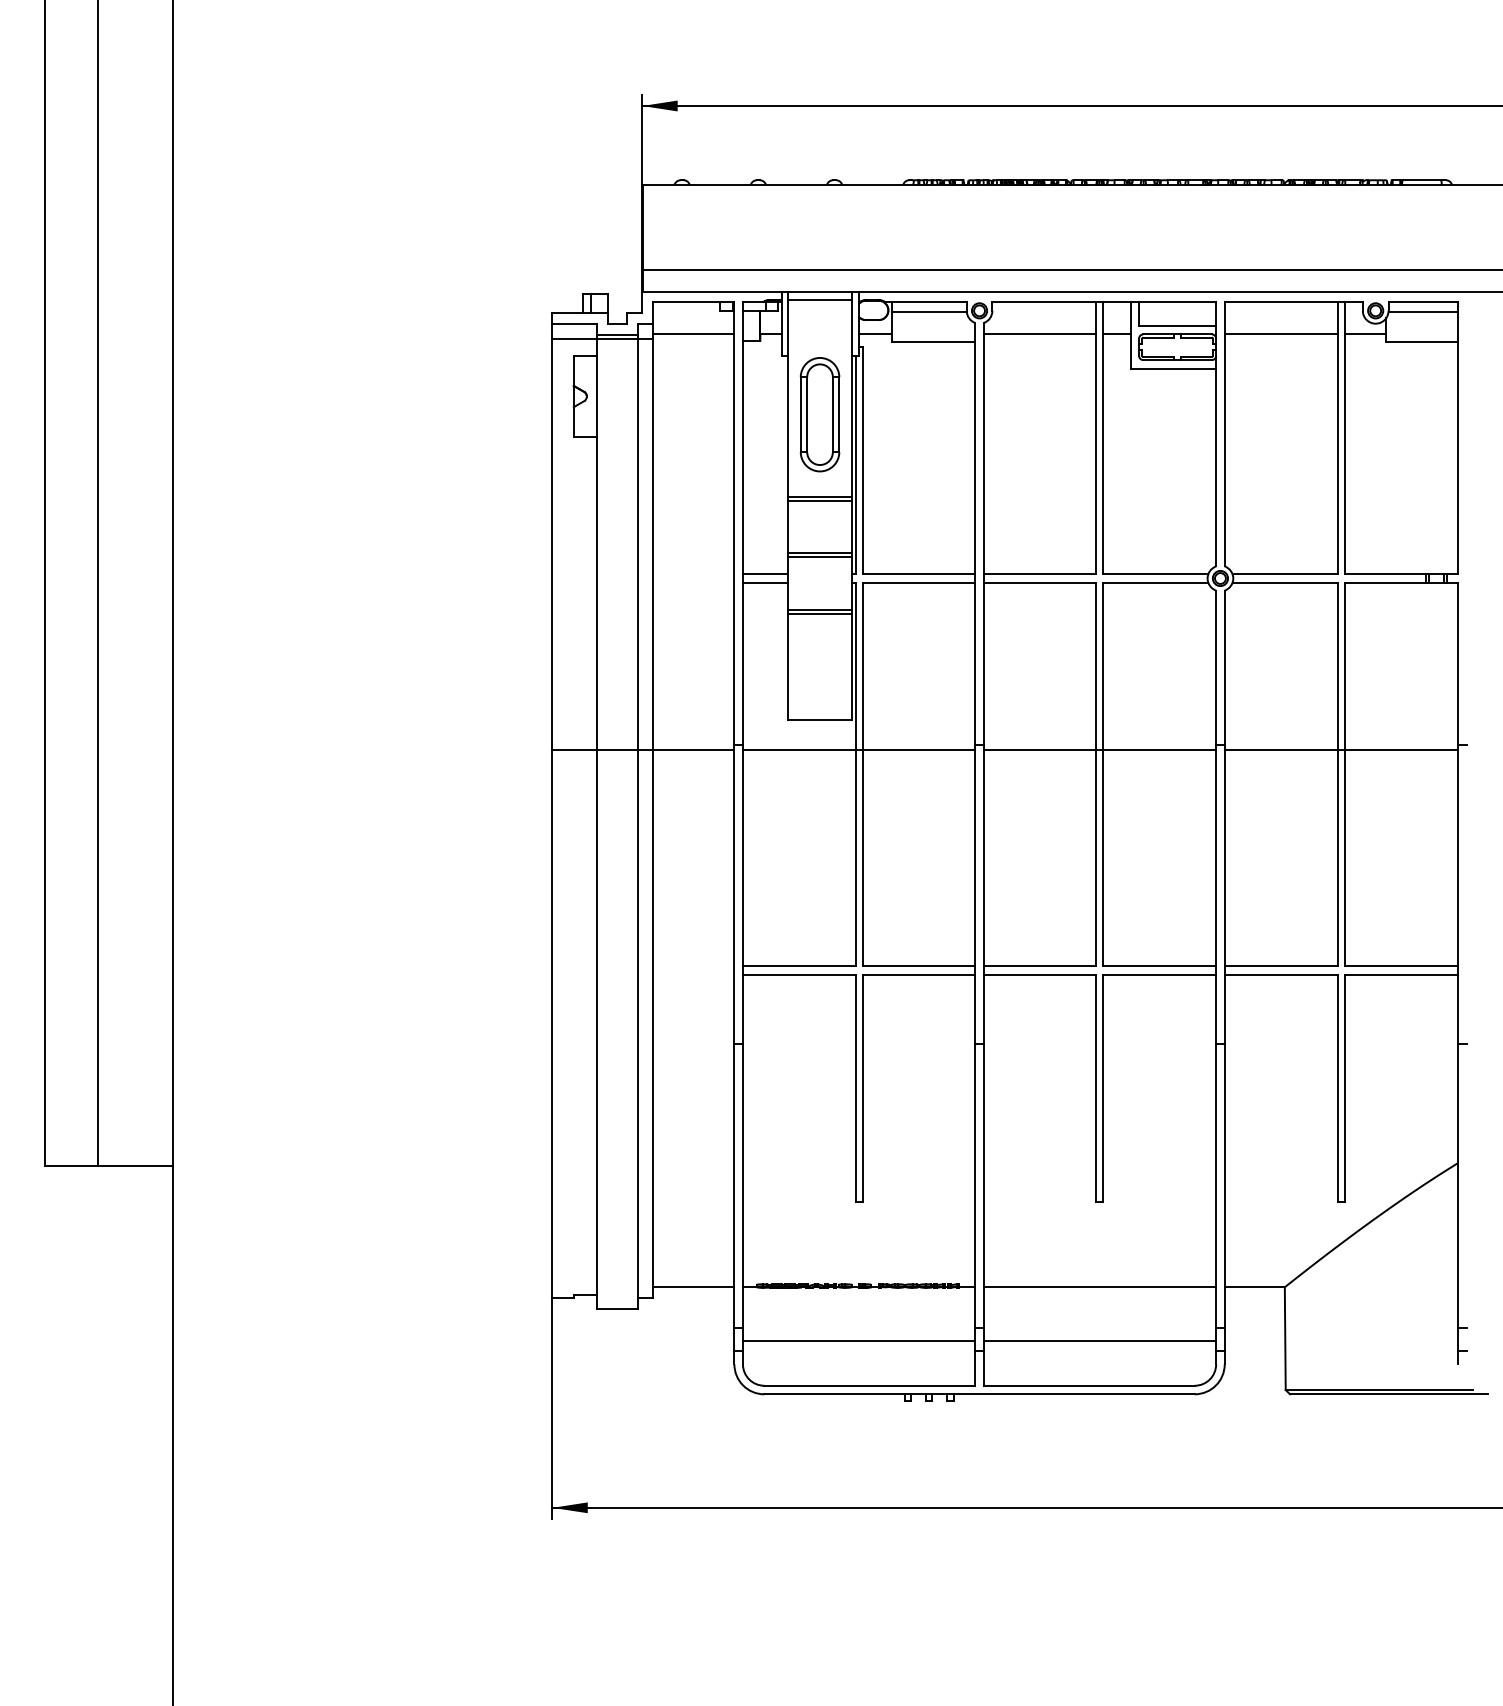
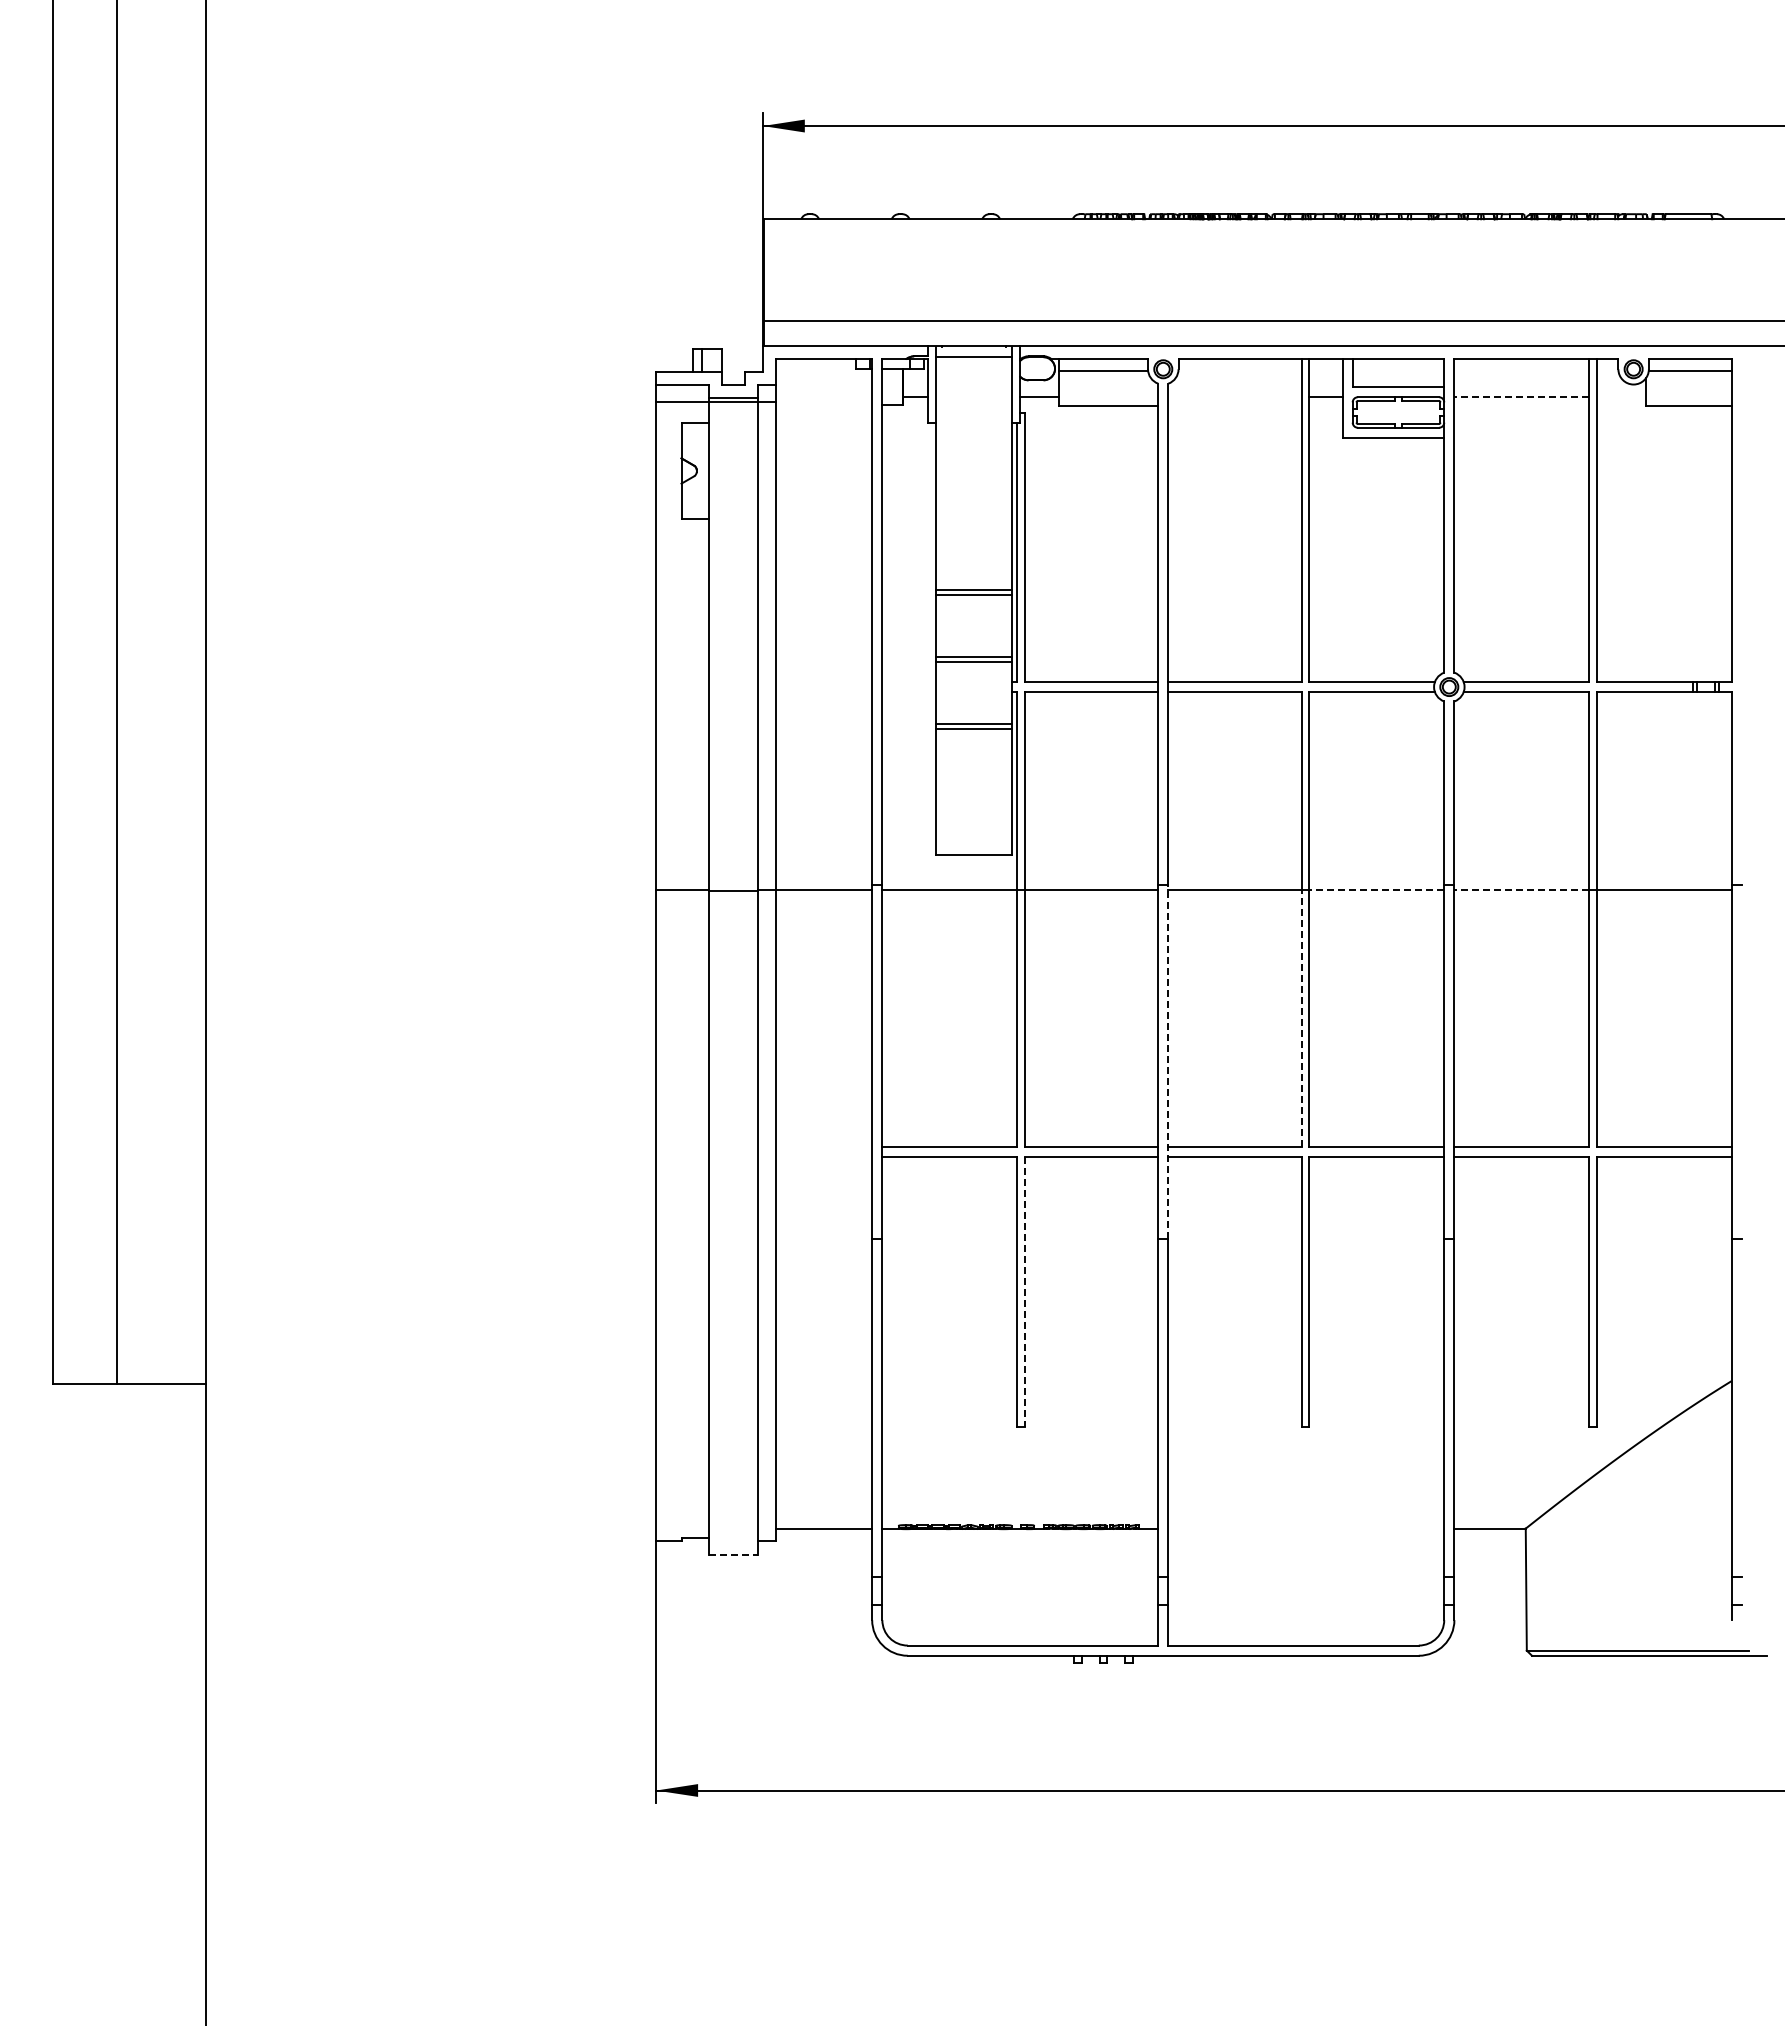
line: (693, 334) -> (823, 397), removed
line: (1039, 334) -> (1234, 397), removed
line: (1281, 334) -> (1521, 397), solid -> dashed
line: (1365, 334) -> (1621, 397), removed
part: (819, 414) -> (973, 492), removed
line: (764, 574) -> (908, 682), removed
line: (764, 583) -> (908, 692), removed
line: (1159, 749) -> (1376, 890), solid -> dashed
line: (1281, 749) -> (1521, 890), solid -> dashed
line: (1095, 857) -> (1301, 1018), solid -> dashed
line: (983, 893) -> (1168, 1061), solid -> dashed
line: (862, 1088) -> (1024, 1292), solid -> dashed
line: (1100, 1287) -> (1306, 1528), removed
line: (618, 1309) -> (734, 1554), solid -> dashed
line: (859, 1341) -> (1020, 1592), removed
line: (1100, 1341) -> (1306, 1592), removed

